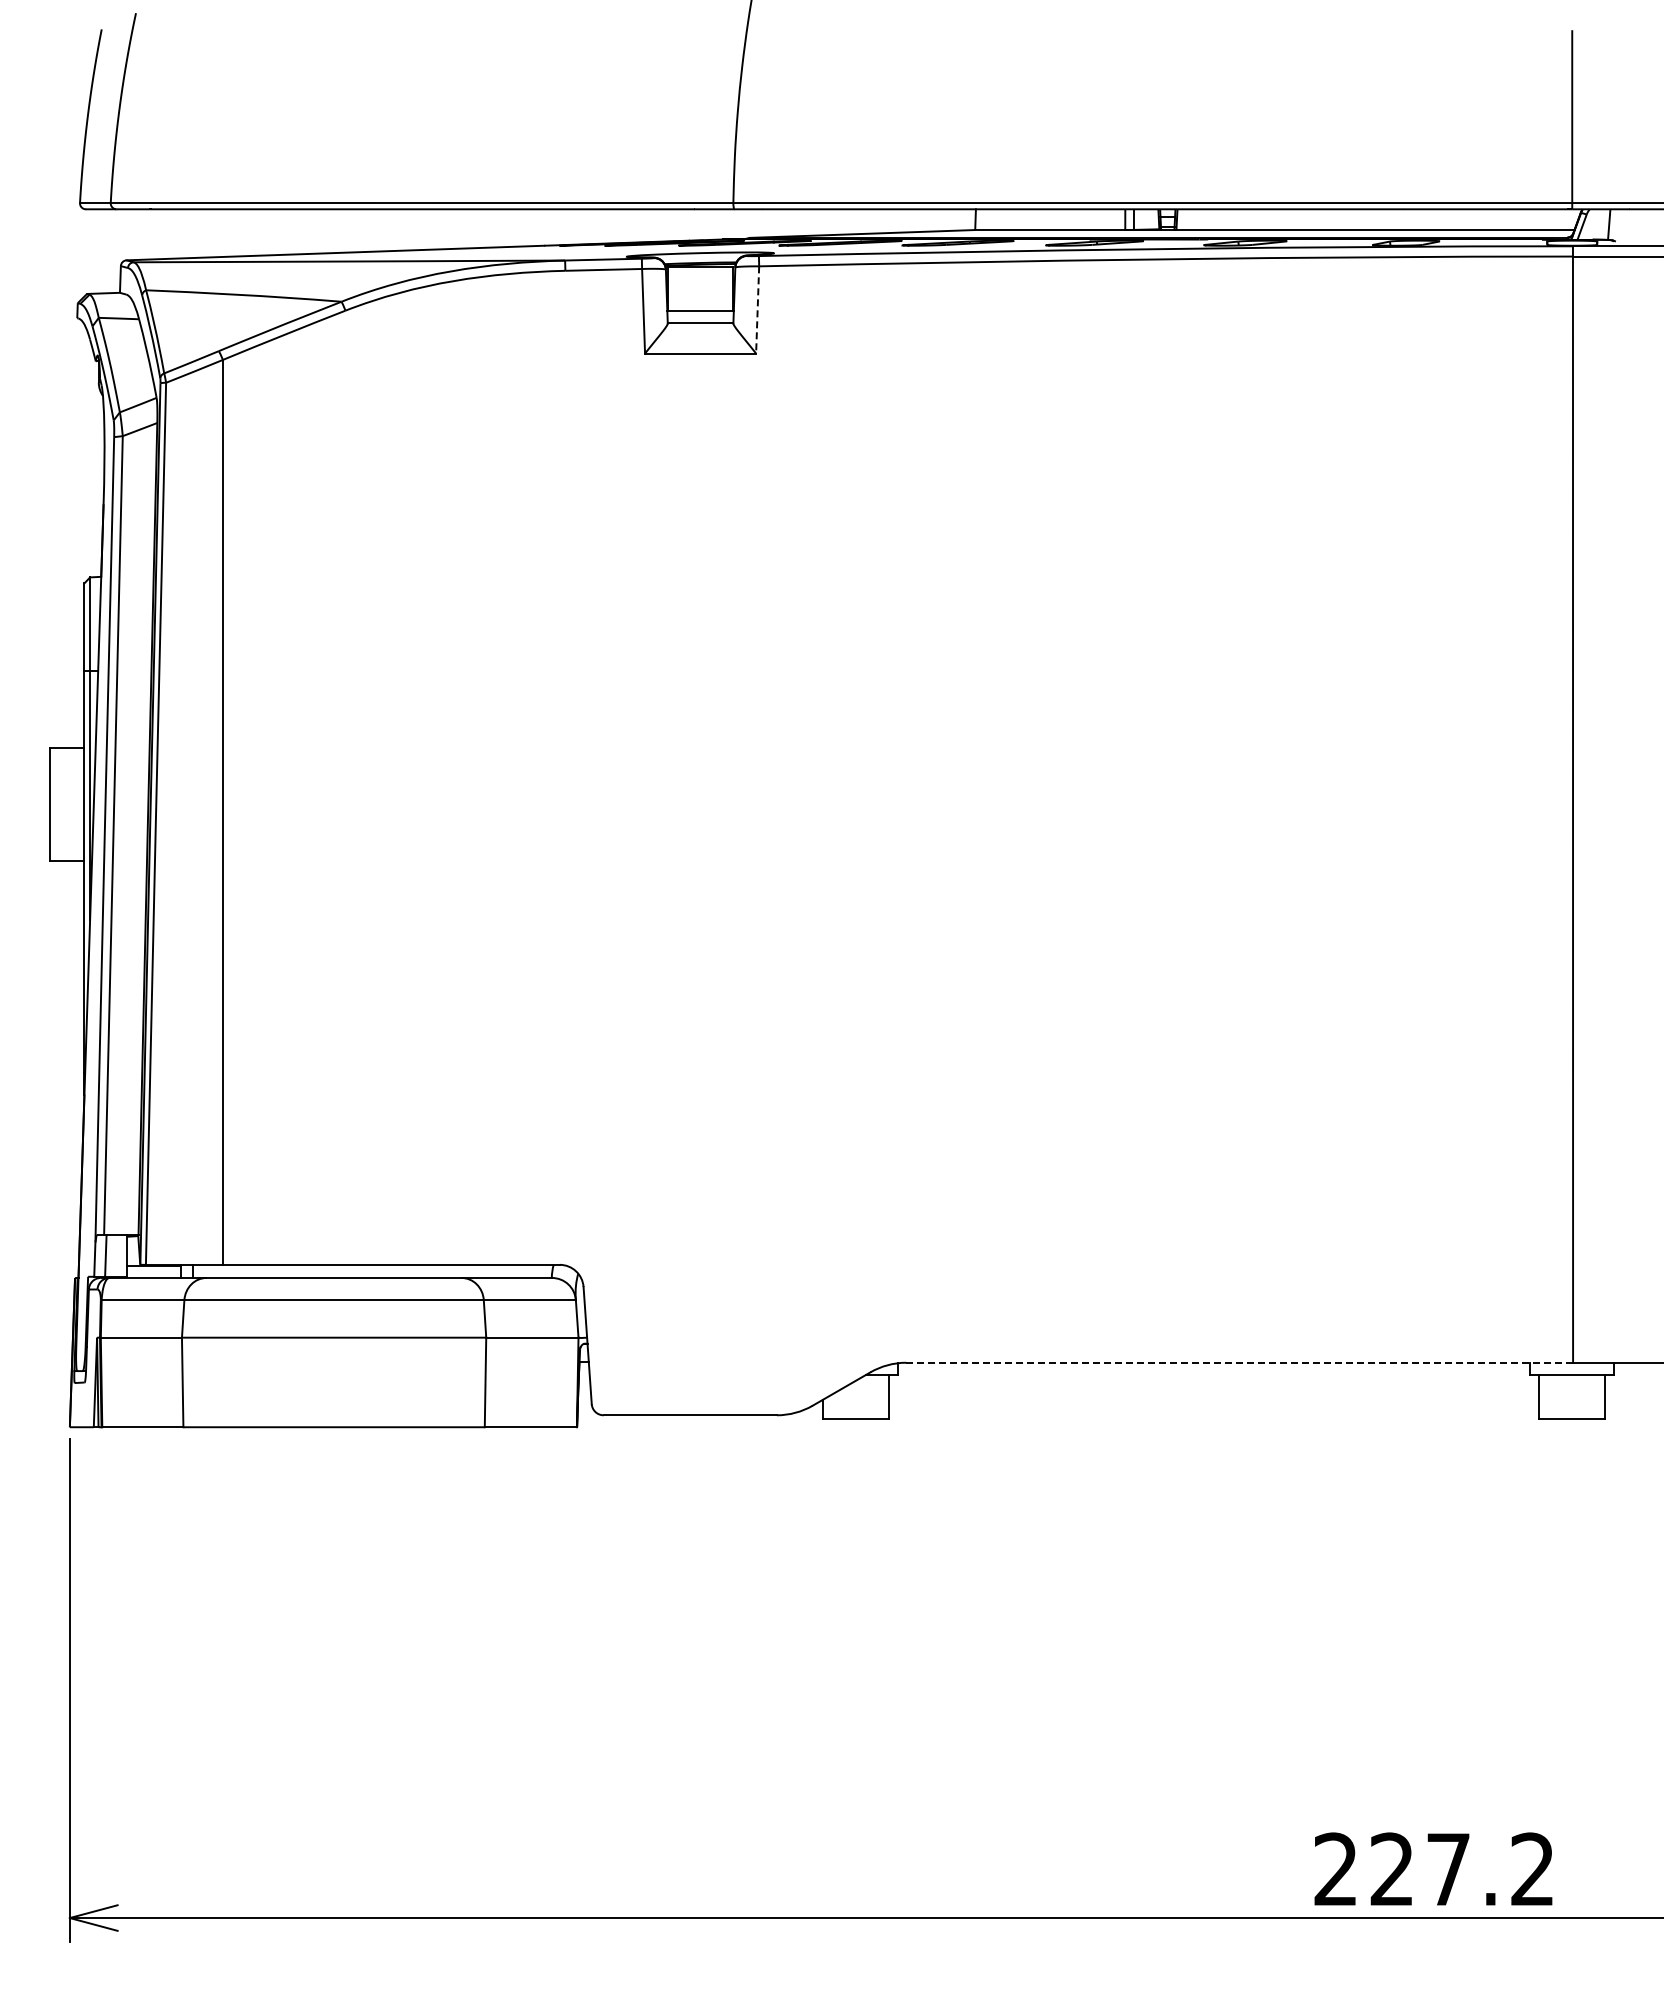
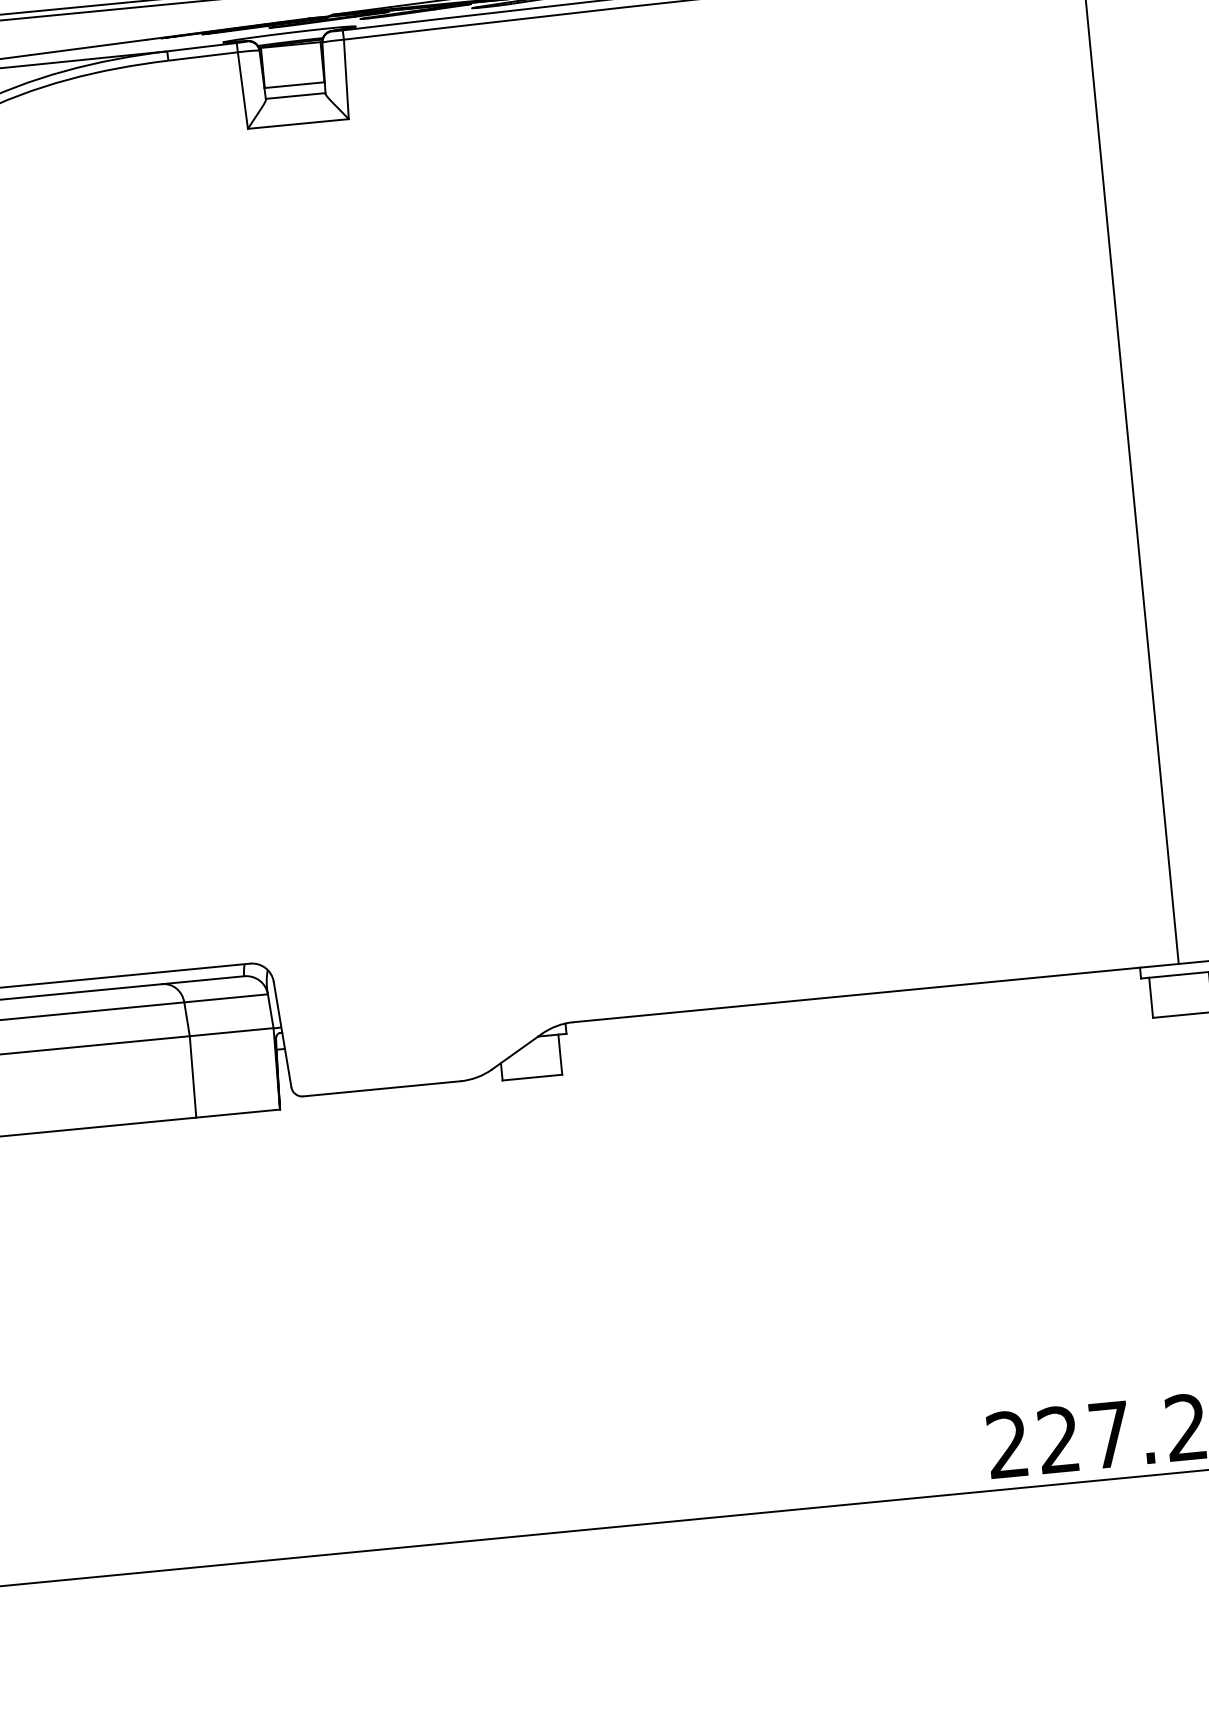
line: (757, 309) -> (346, 79), dashed -> solid
line: (1240, 1362) -> (876, 992), dashed -> solid

